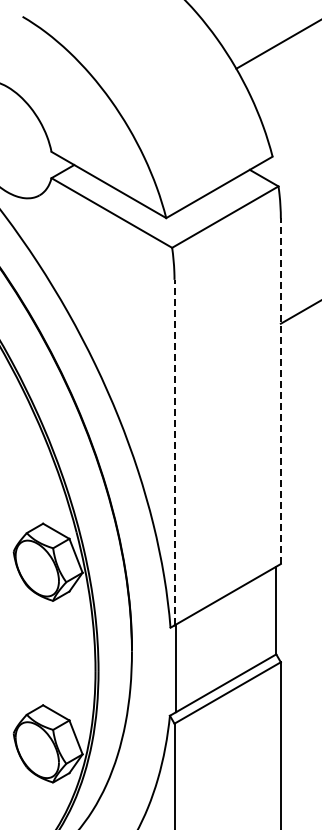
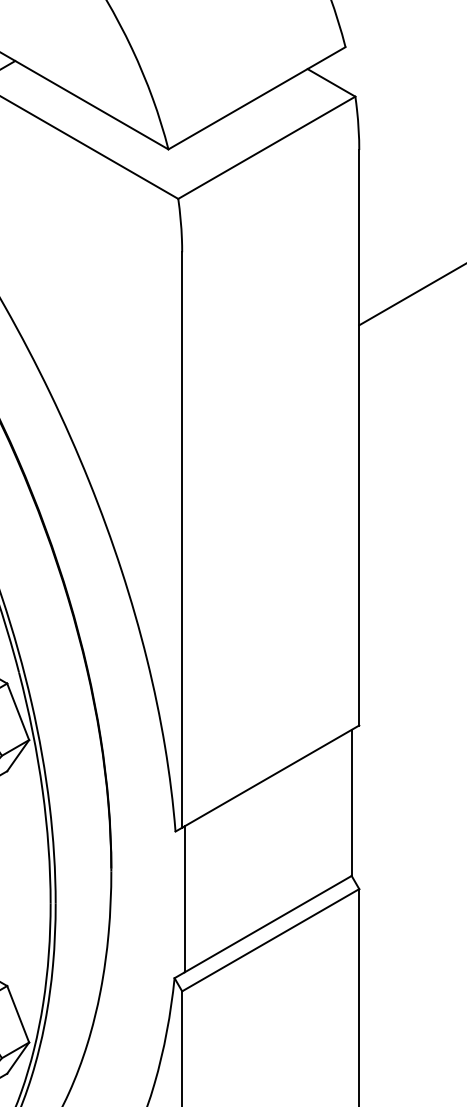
line: (280, 391) -> (358, 438), dashed -> solid
line: (174, 452) -> (182, 539), dashed -> solid

